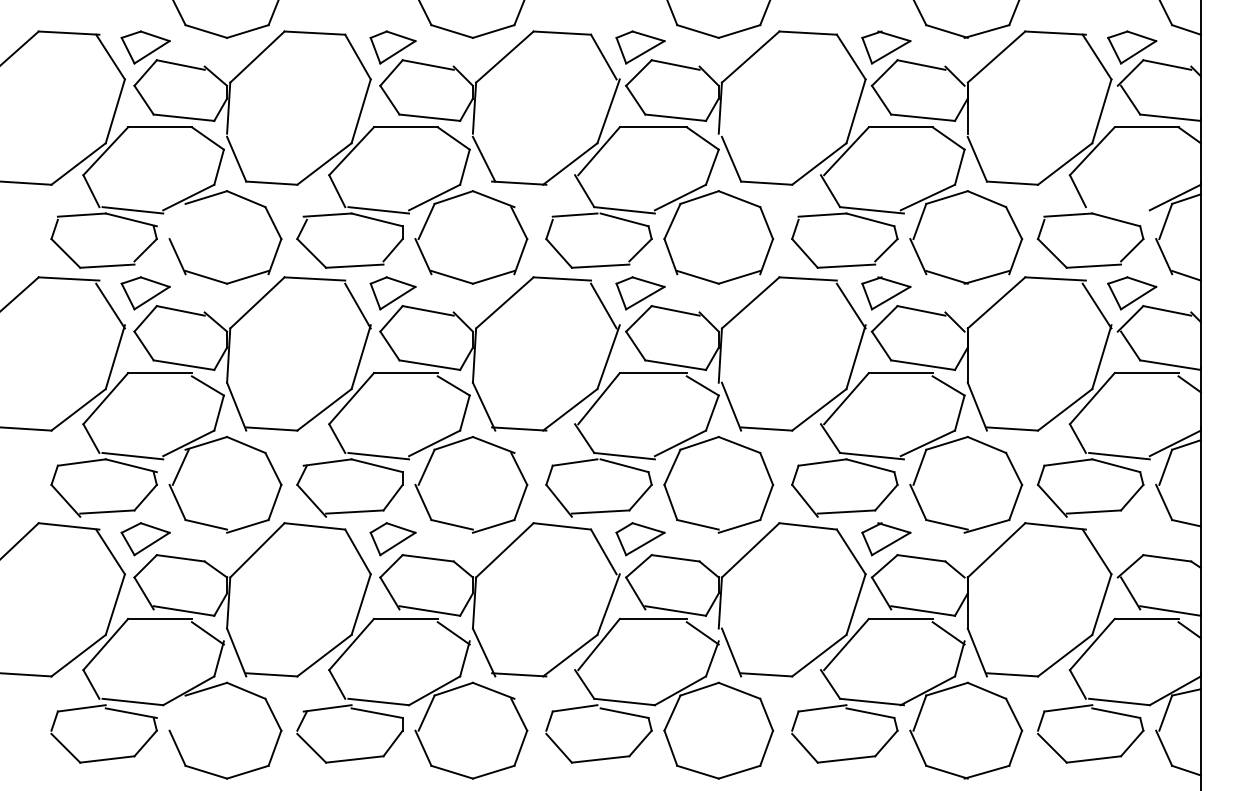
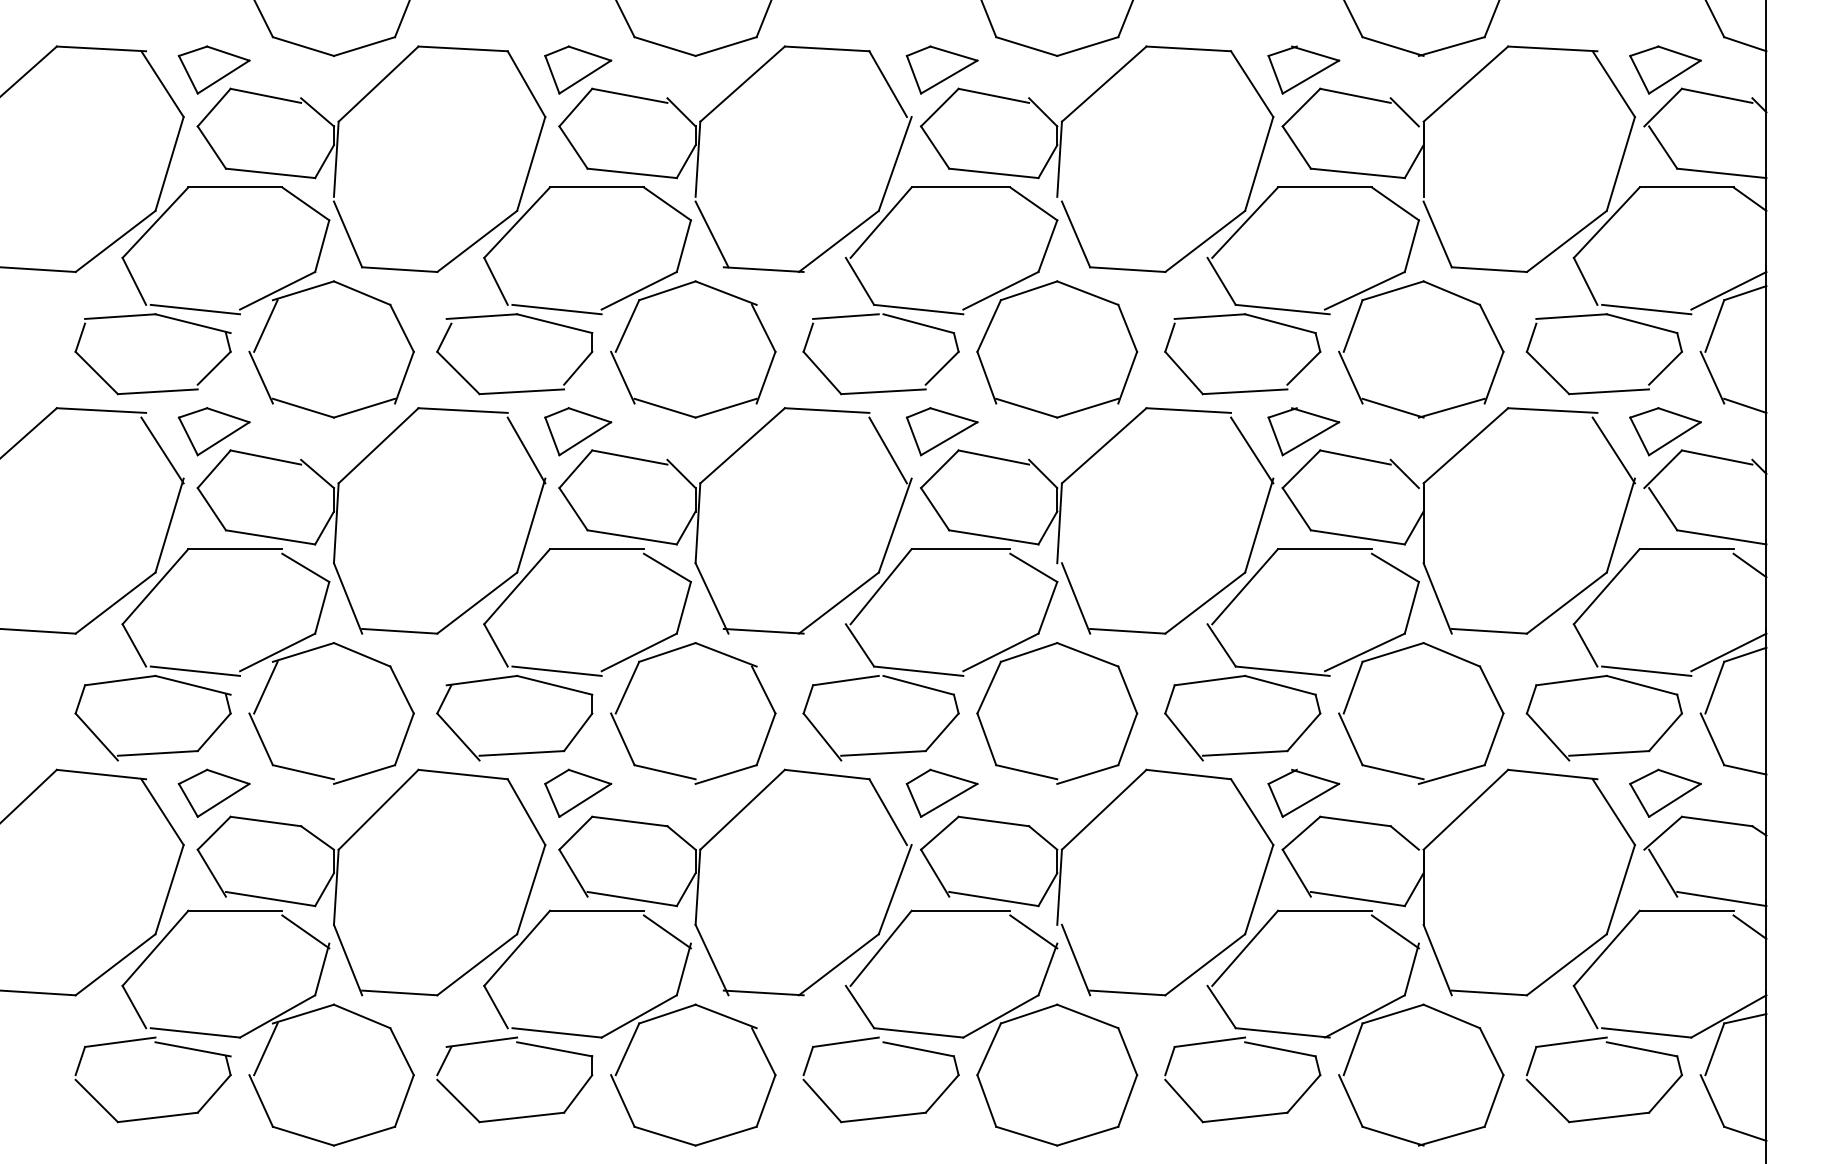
line: (1119, 210) -> (1646, 309), added
line: (180, 221) -> (265, 326), added
part: (1132, 539) -> (1665, 793), added
line: (180, 712) -> (265, 1048), added

